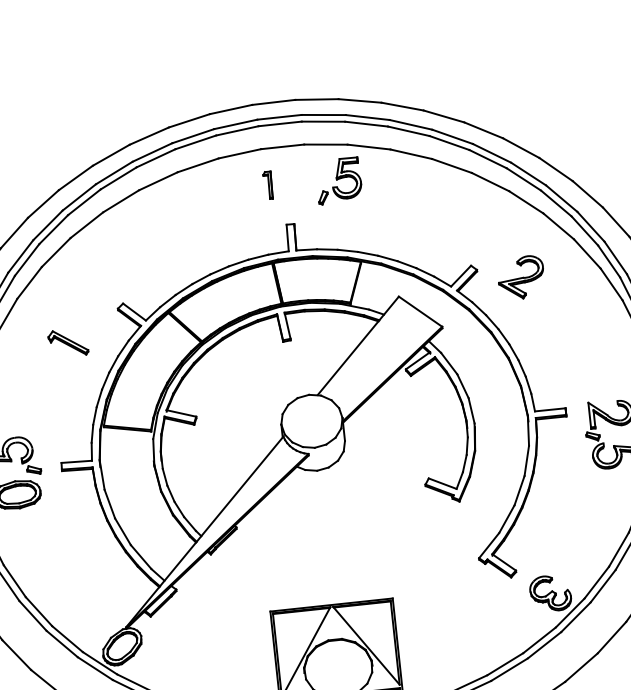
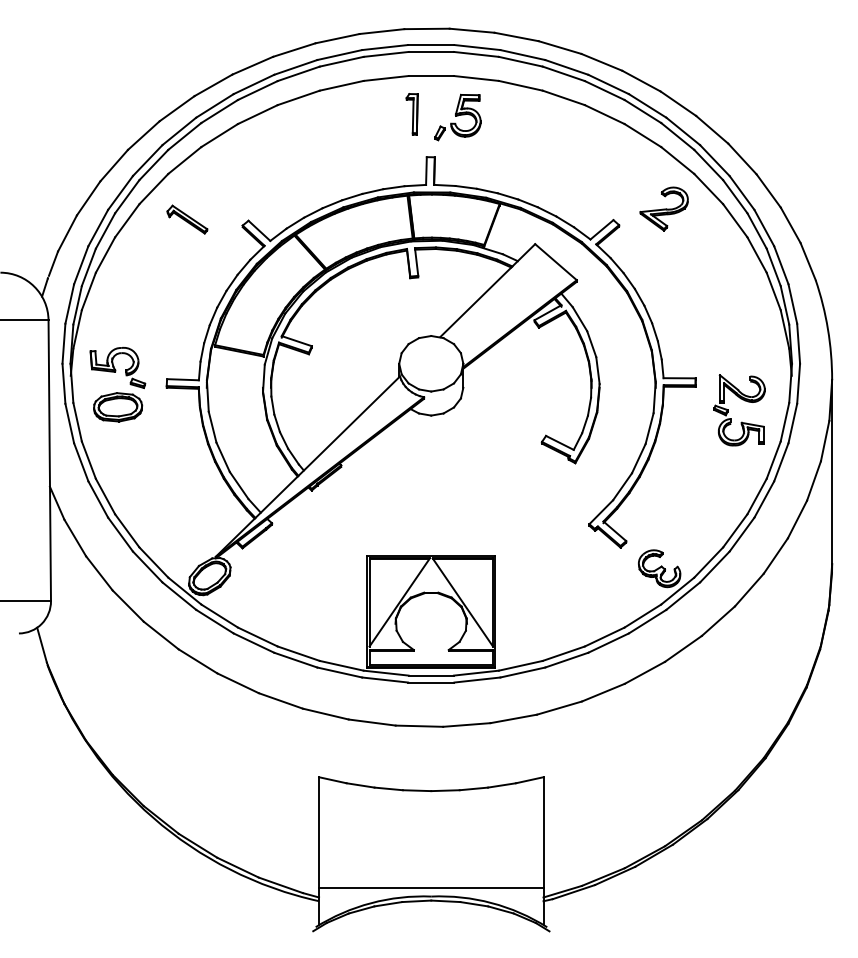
part: (338, 180) -> (457, 117), moved
part: (267, 185) -> (411, 114), size x1.43
part: (520, 277) -> (663, 208), moved
part: (68, 342) -> (187, 219), moved

